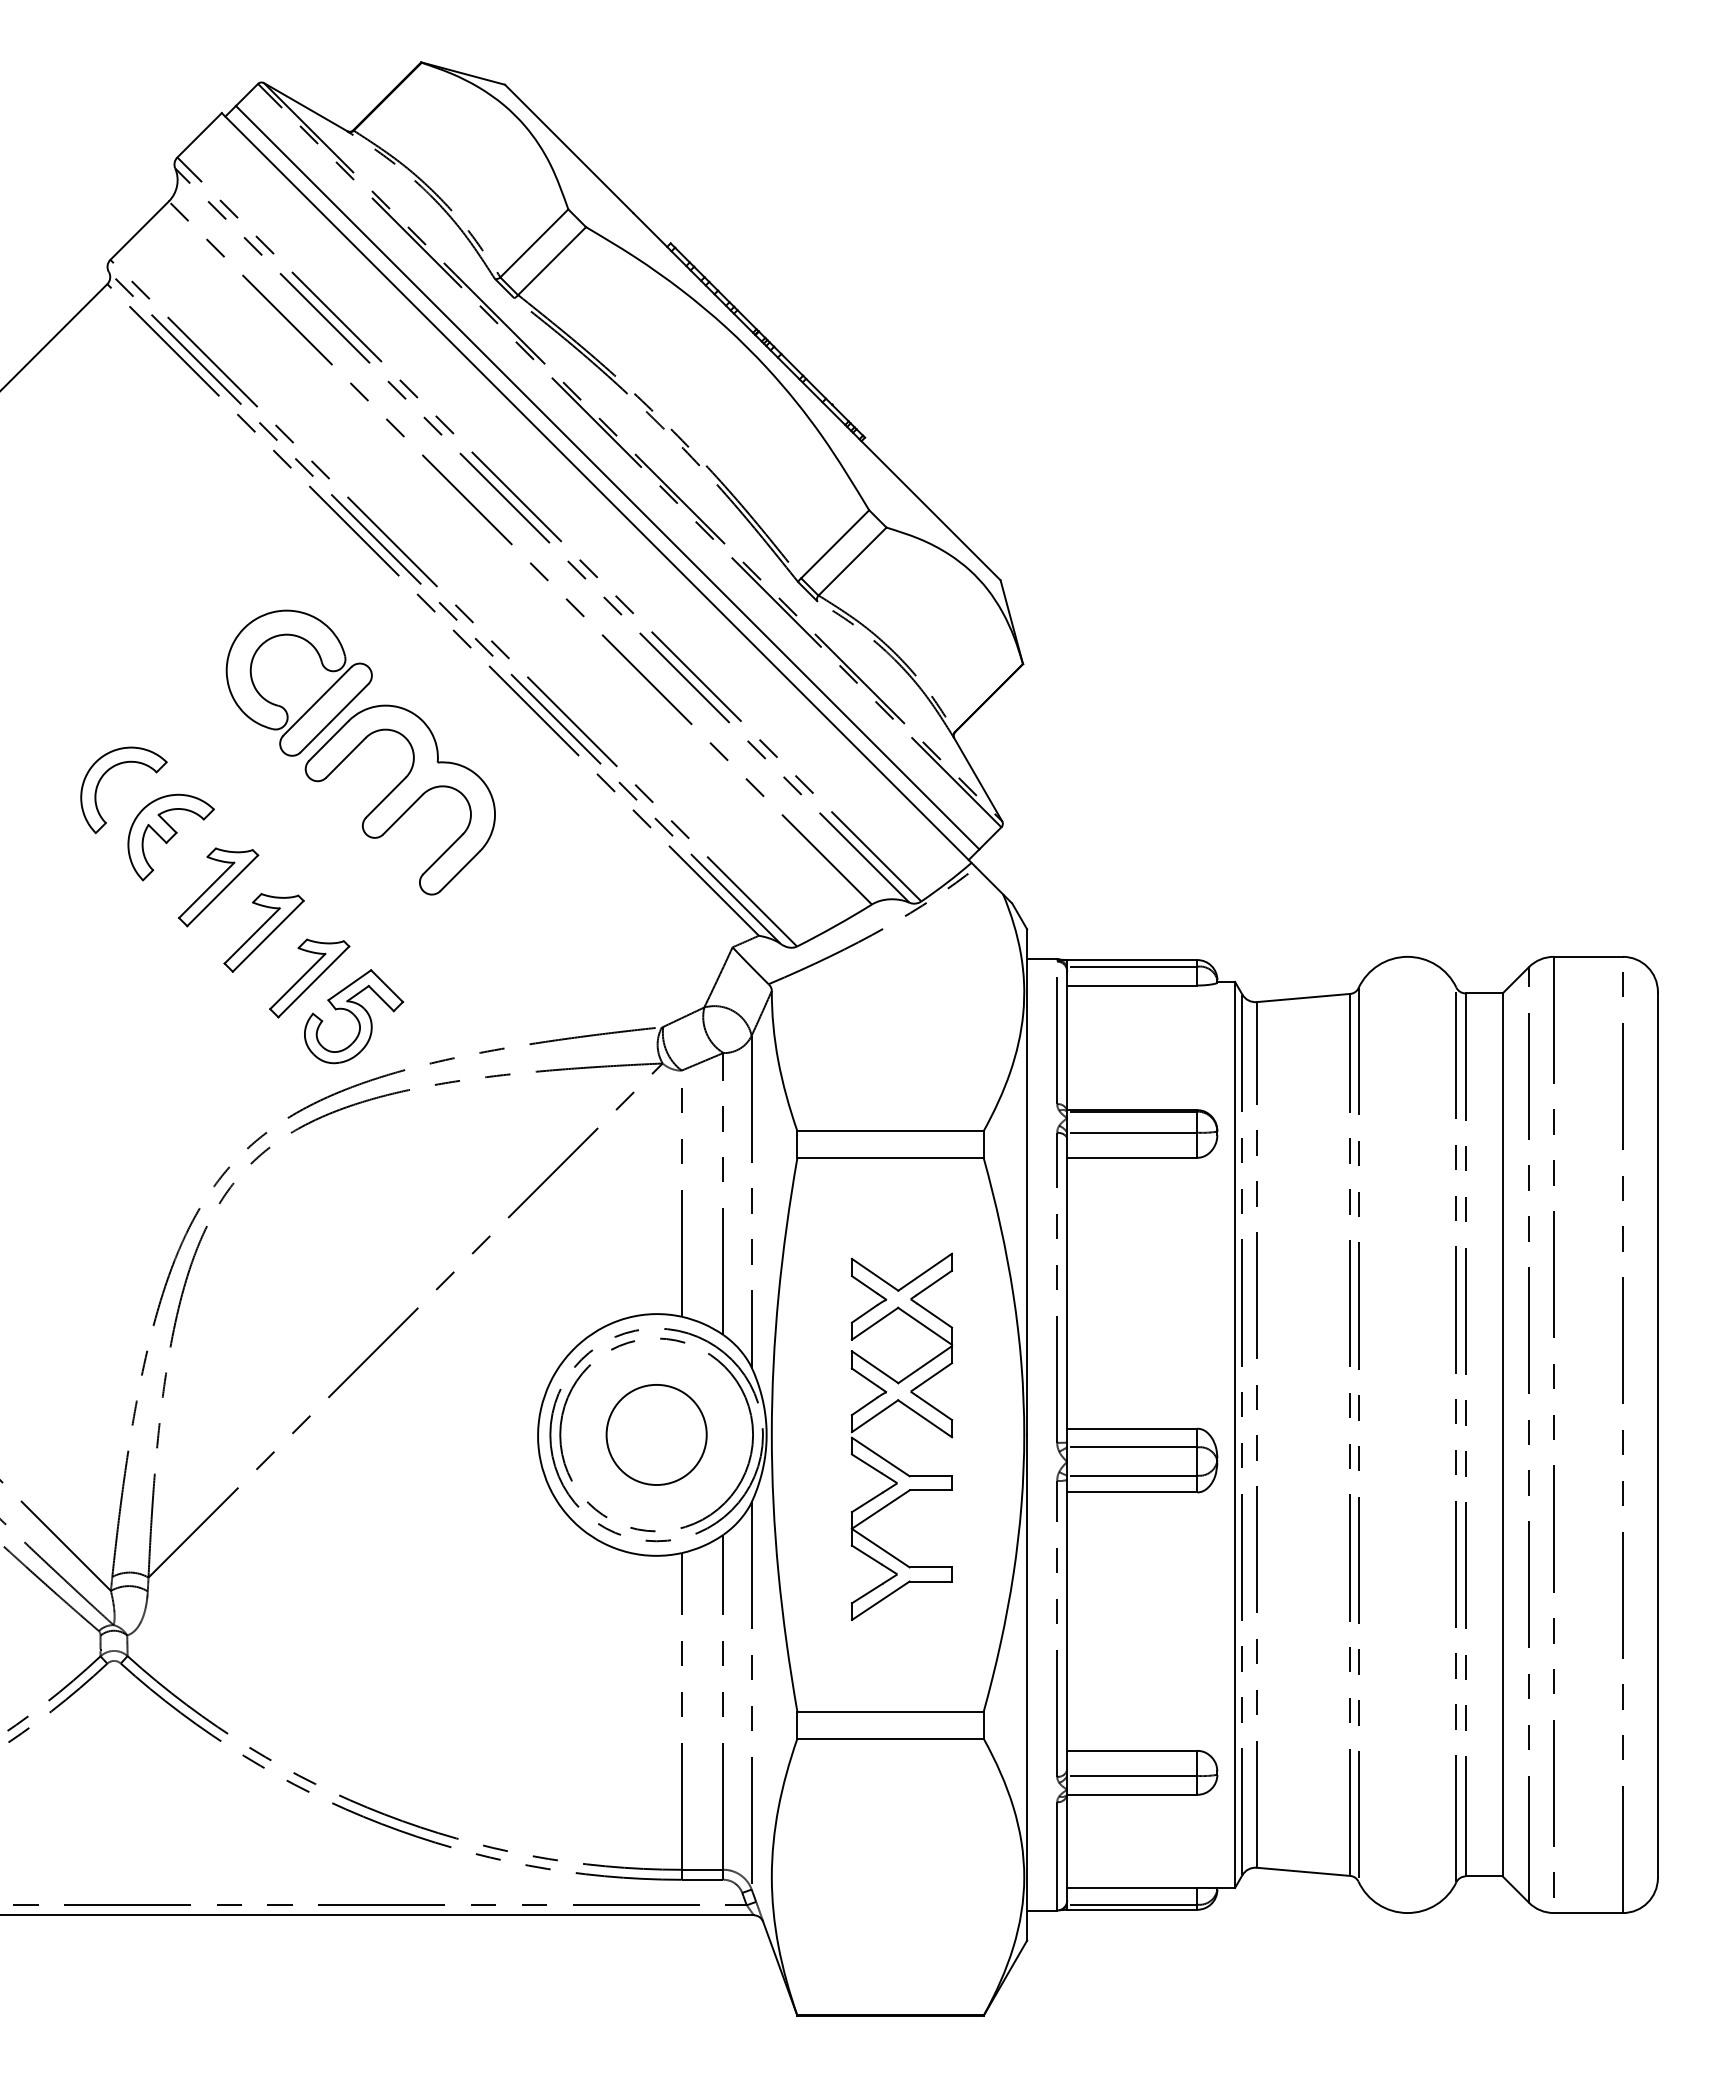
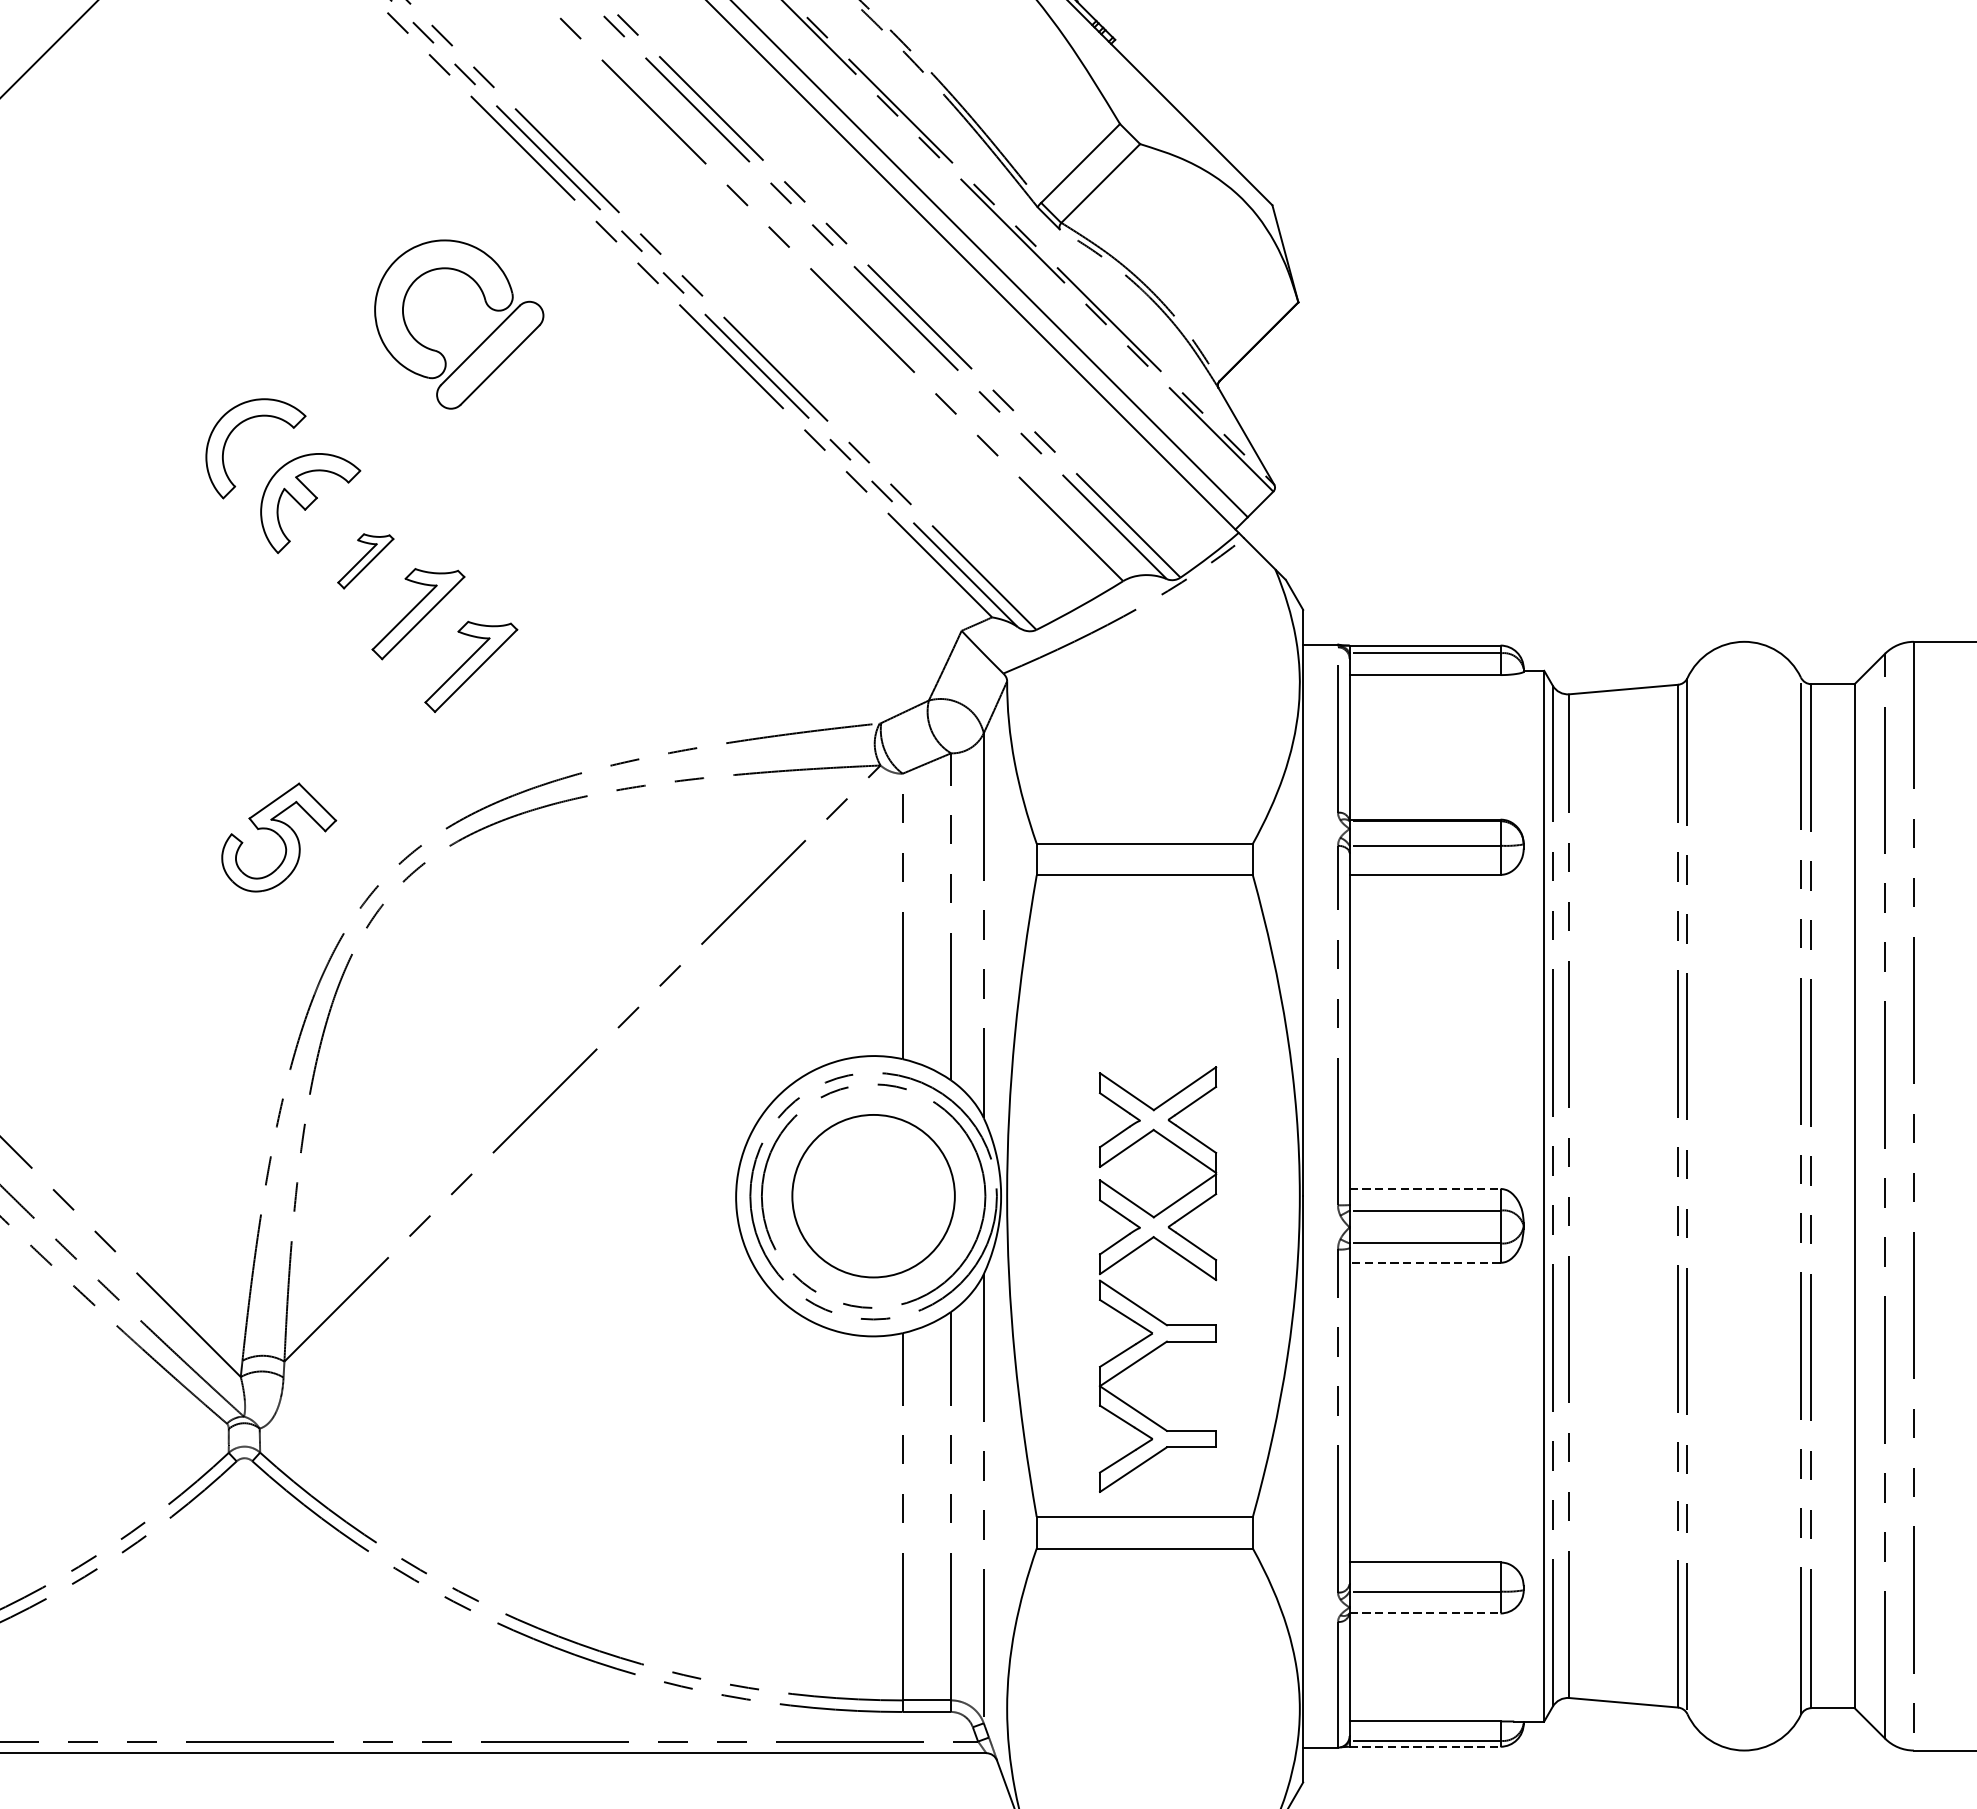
part: (399, 799) -> (575, 459), removed
part: (218, 887) -> (365, 561), size x0.6
part: (354, 1016) -> (279, 837), moved
part: (919, 1416) -> (1178, 1255), moved
line: (1132, 1428) -> (1425, 1188), solid -> dashed
circle: (656, 1434) -> (873, 1195), size x1.4
line: (1131, 1492) -> (1424, 1262), solid -> dashed
line: (1132, 1794) -> (1425, 1613), solid -> dashed
line: (1132, 1909) -> (1425, 1746), solid -> dashed

